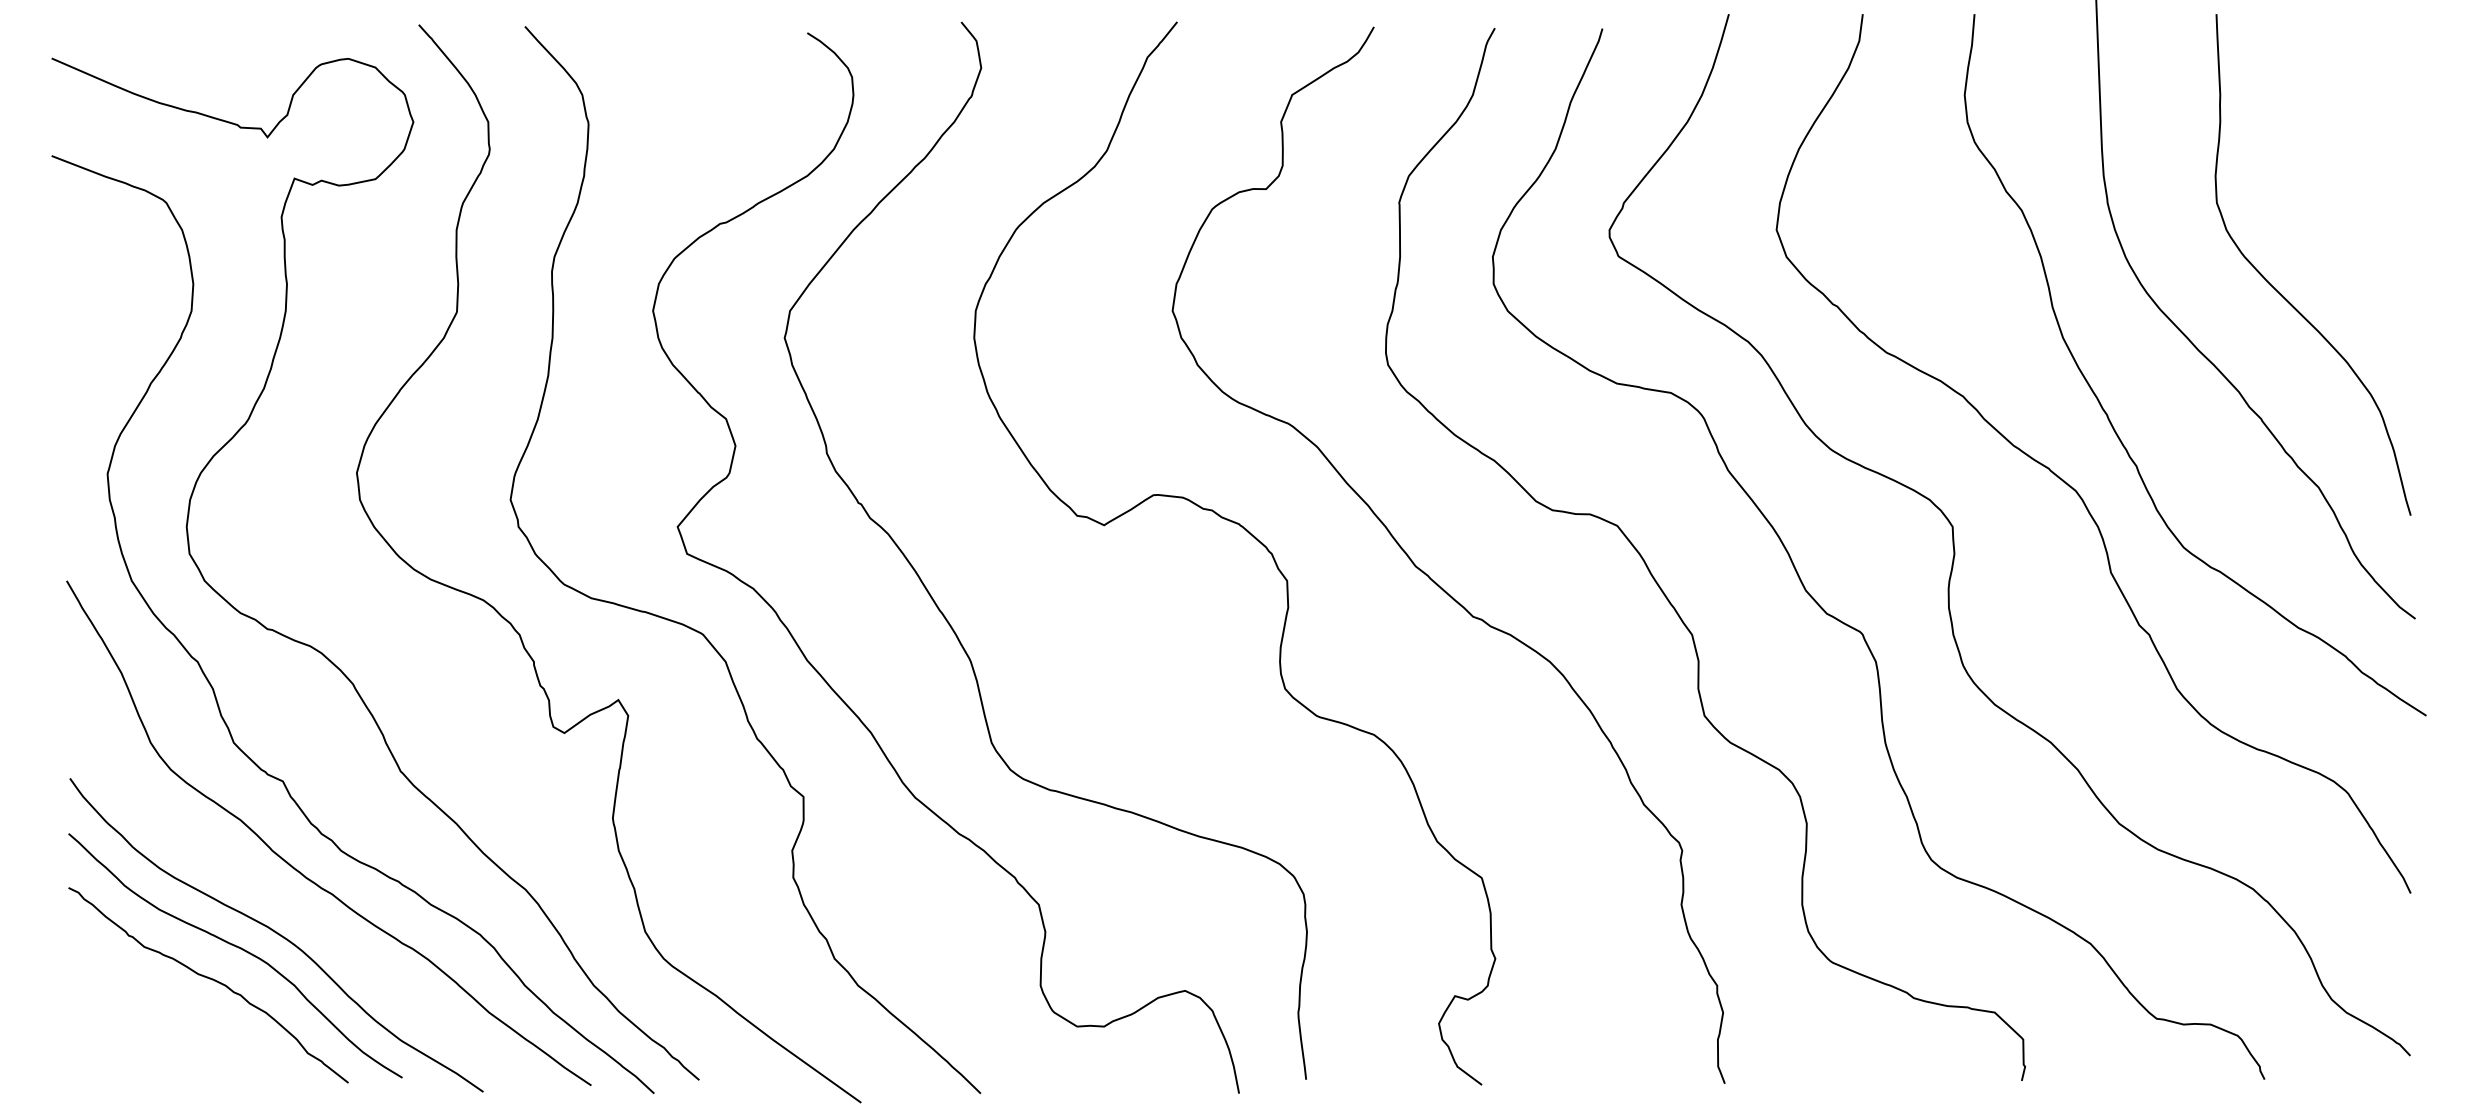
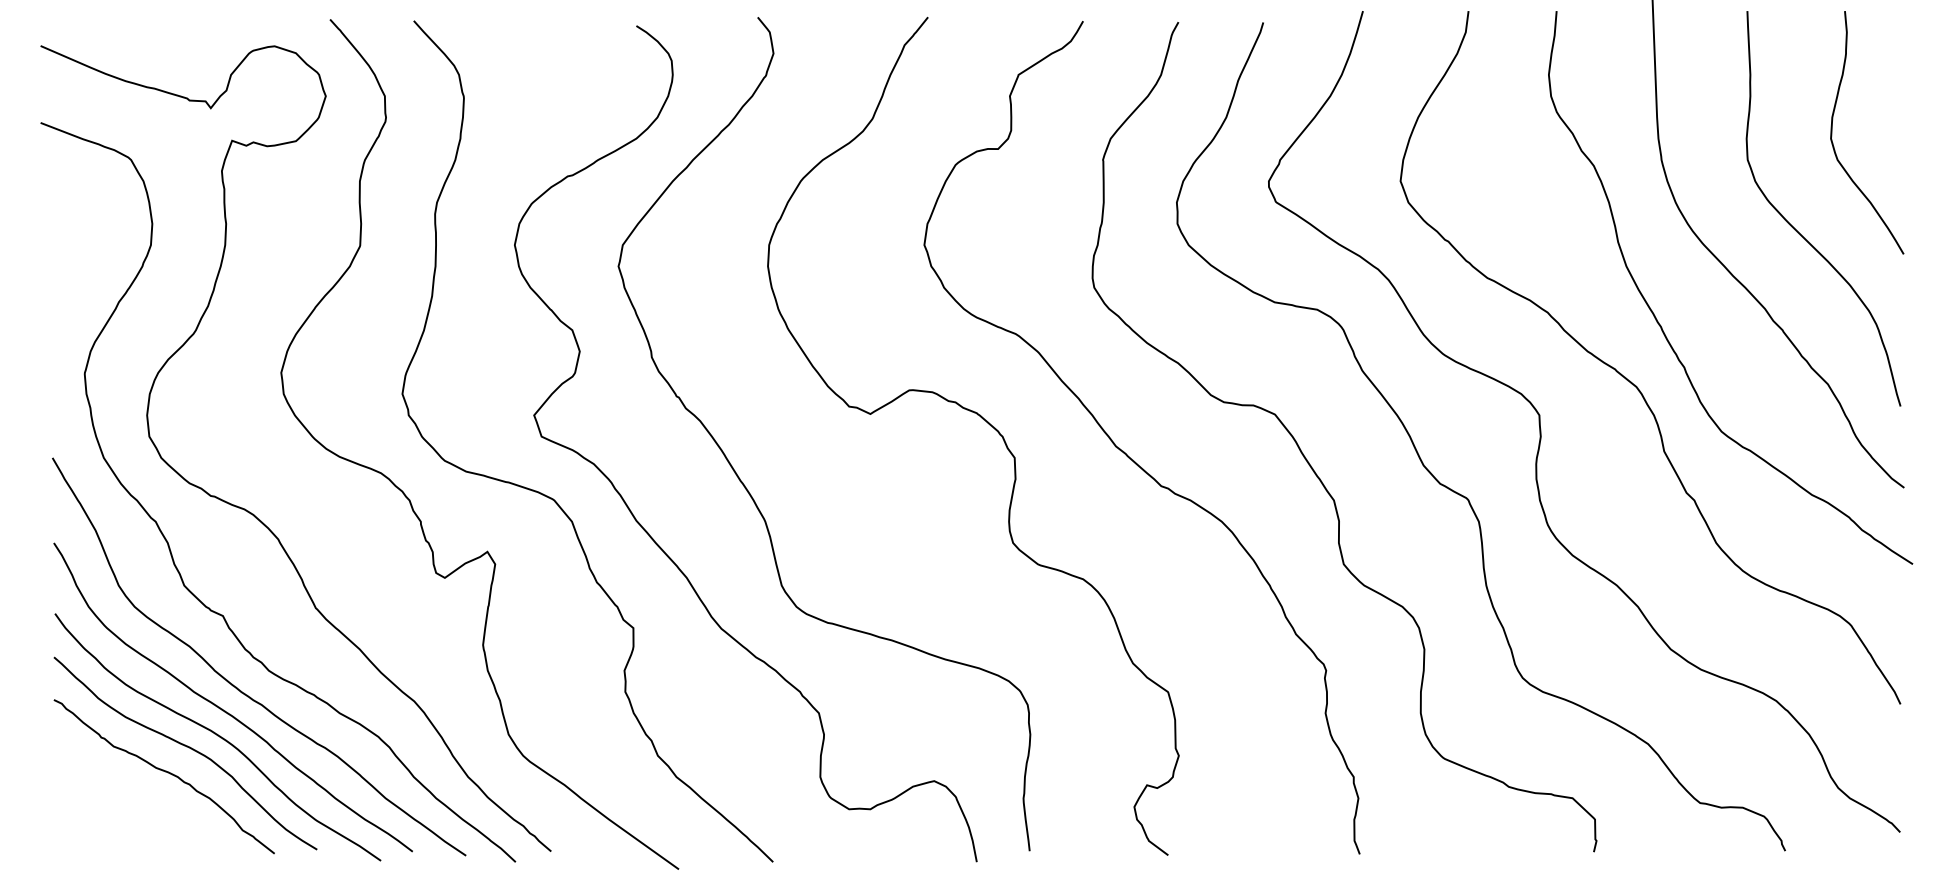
curve: (2324, 166) -> (1832, 131), added
curve: (284, 900) -> (224, 709), added

